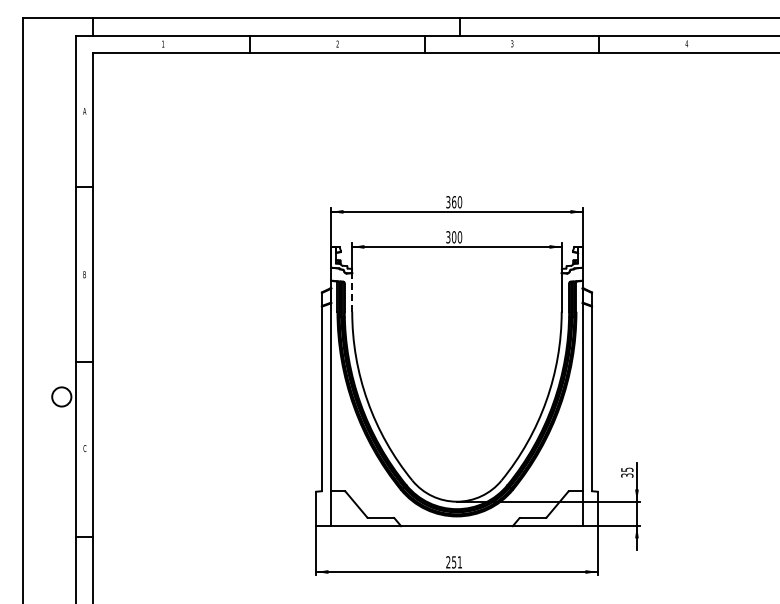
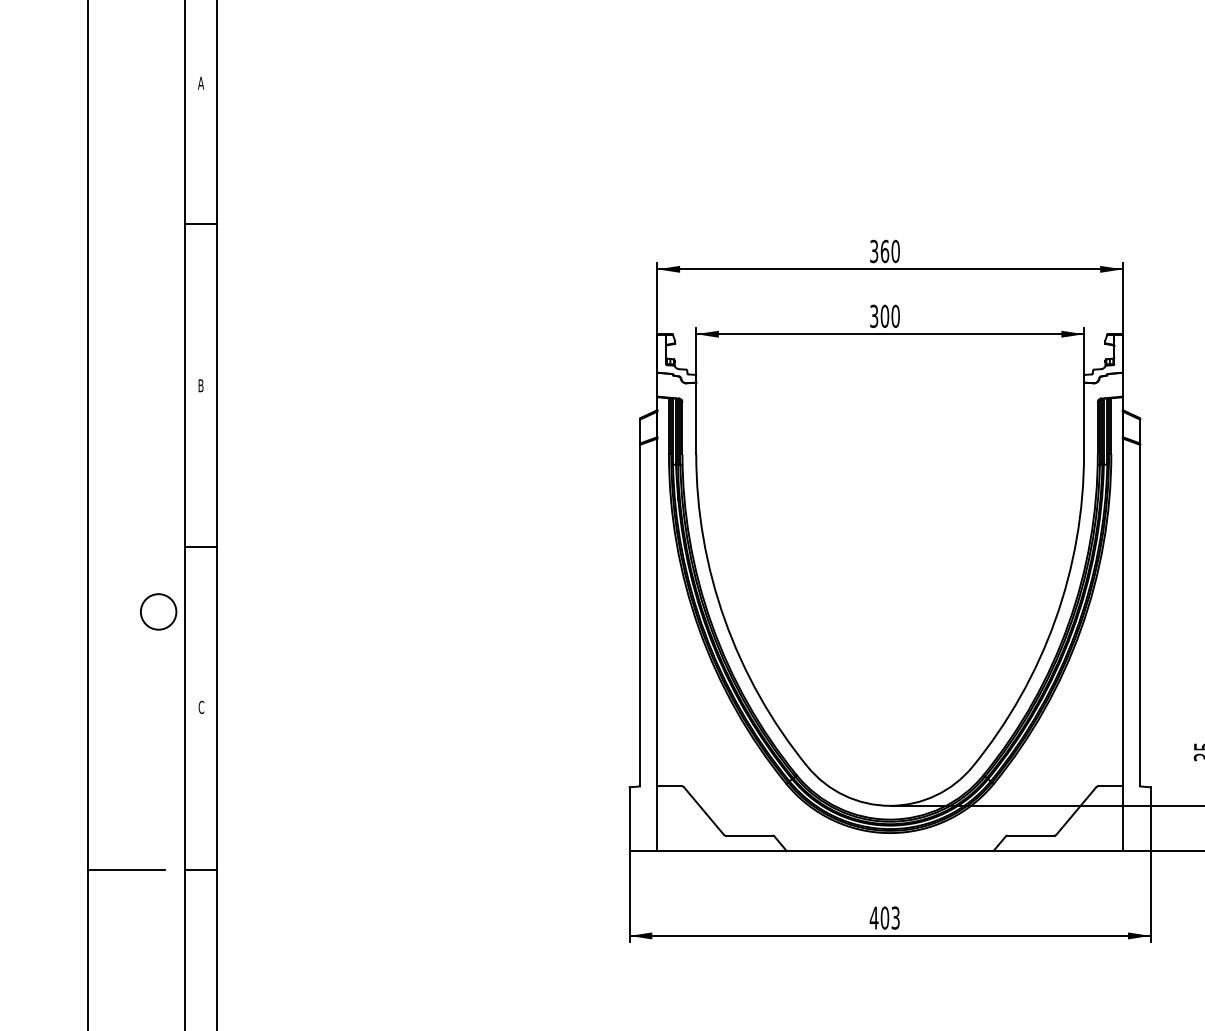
line: (352, 291) -> (696, 416), dashed -> solid
line: (44, 536) -> (126, 870), added
text: (454, 562) -> (885, 918), 251 -> 403

